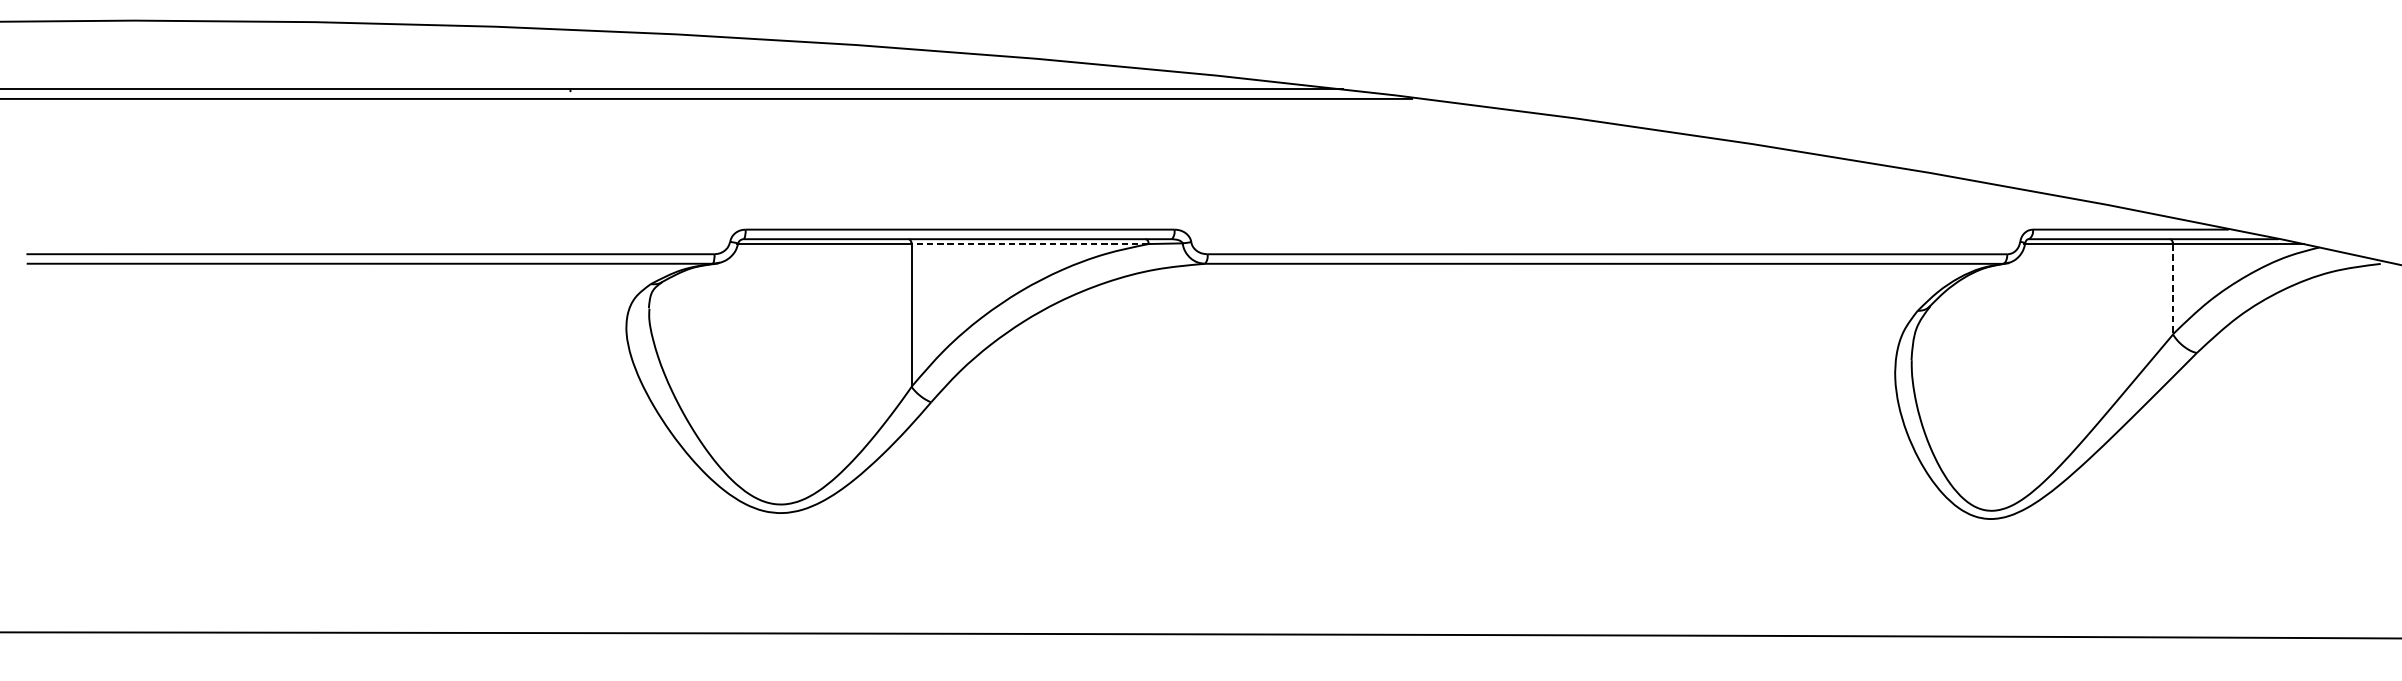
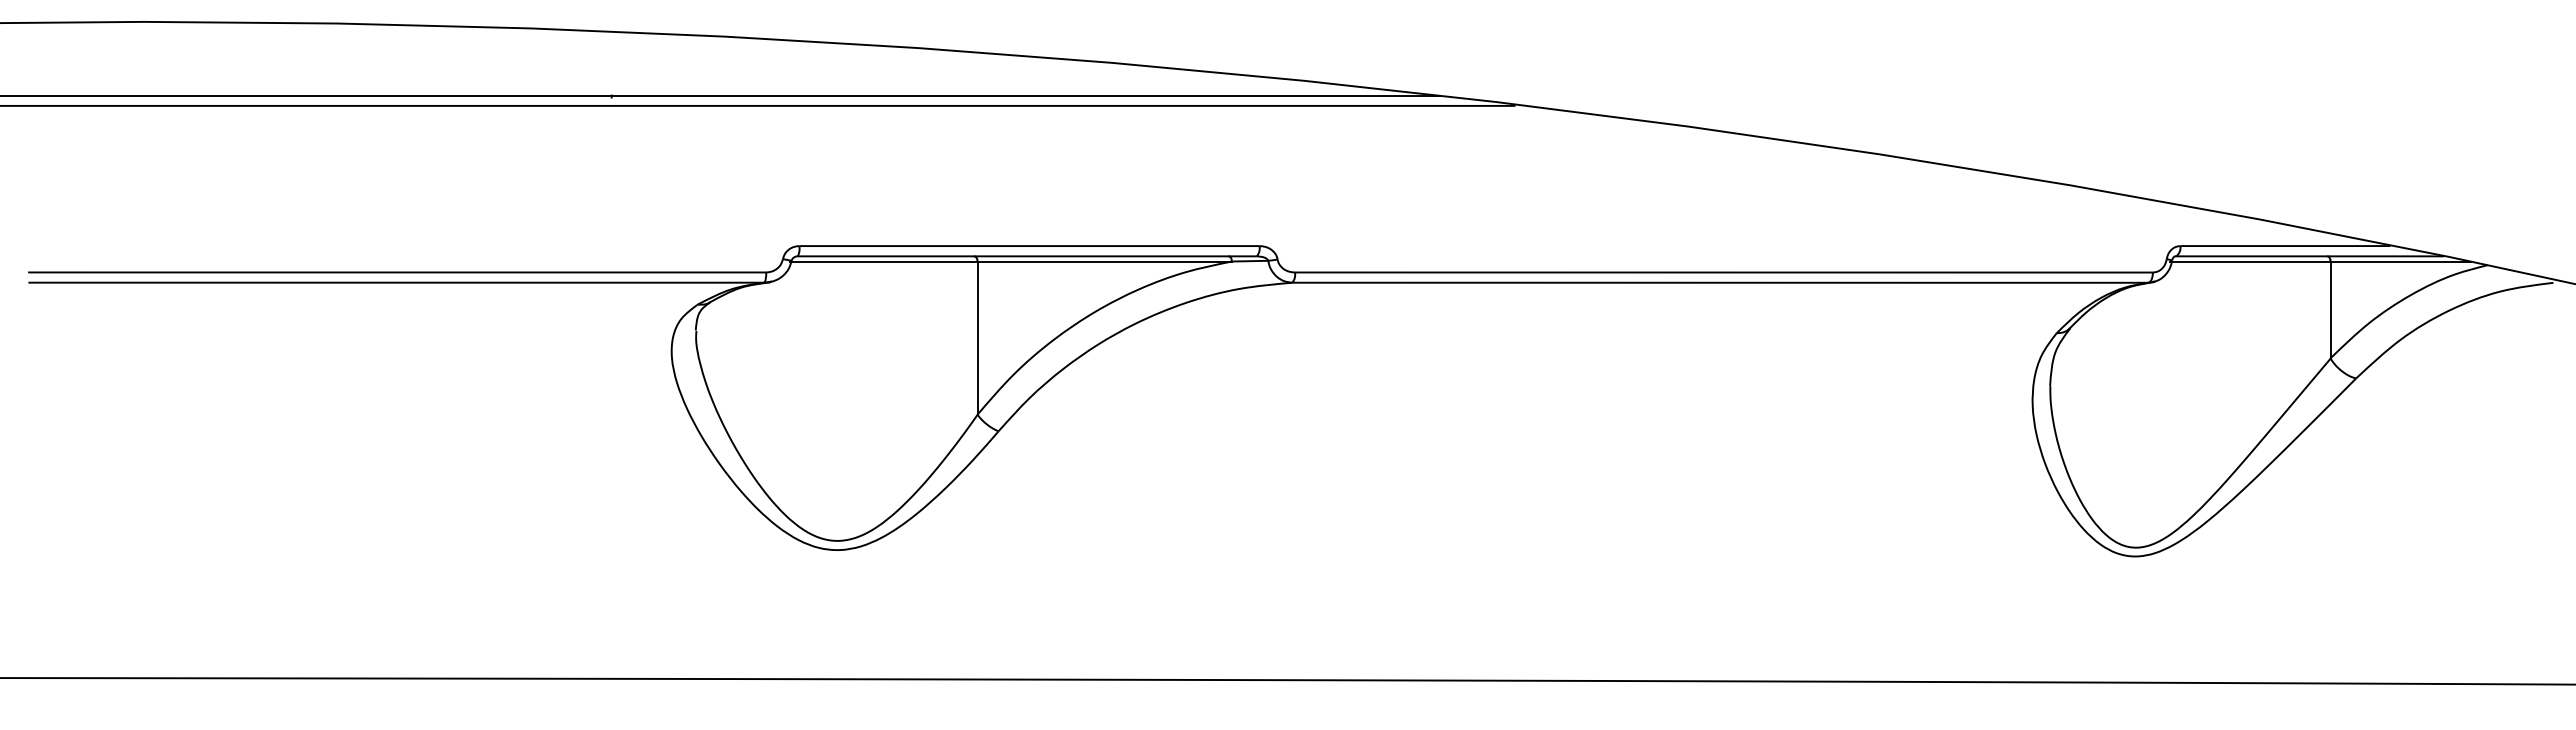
line: (1029, 244) -> (1104, 261), dashed -> solid
line: (2172, 289) -> (2330, 310), dashed -> solid

